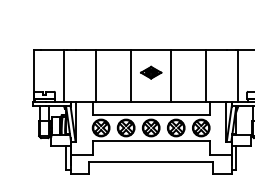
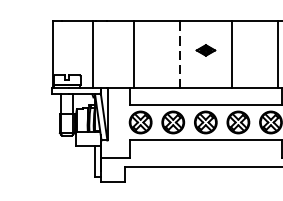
part: (151, 72) -> (206, 50), size x0.7
line: (131, 76) -> (180, 55), solid -> dashed

